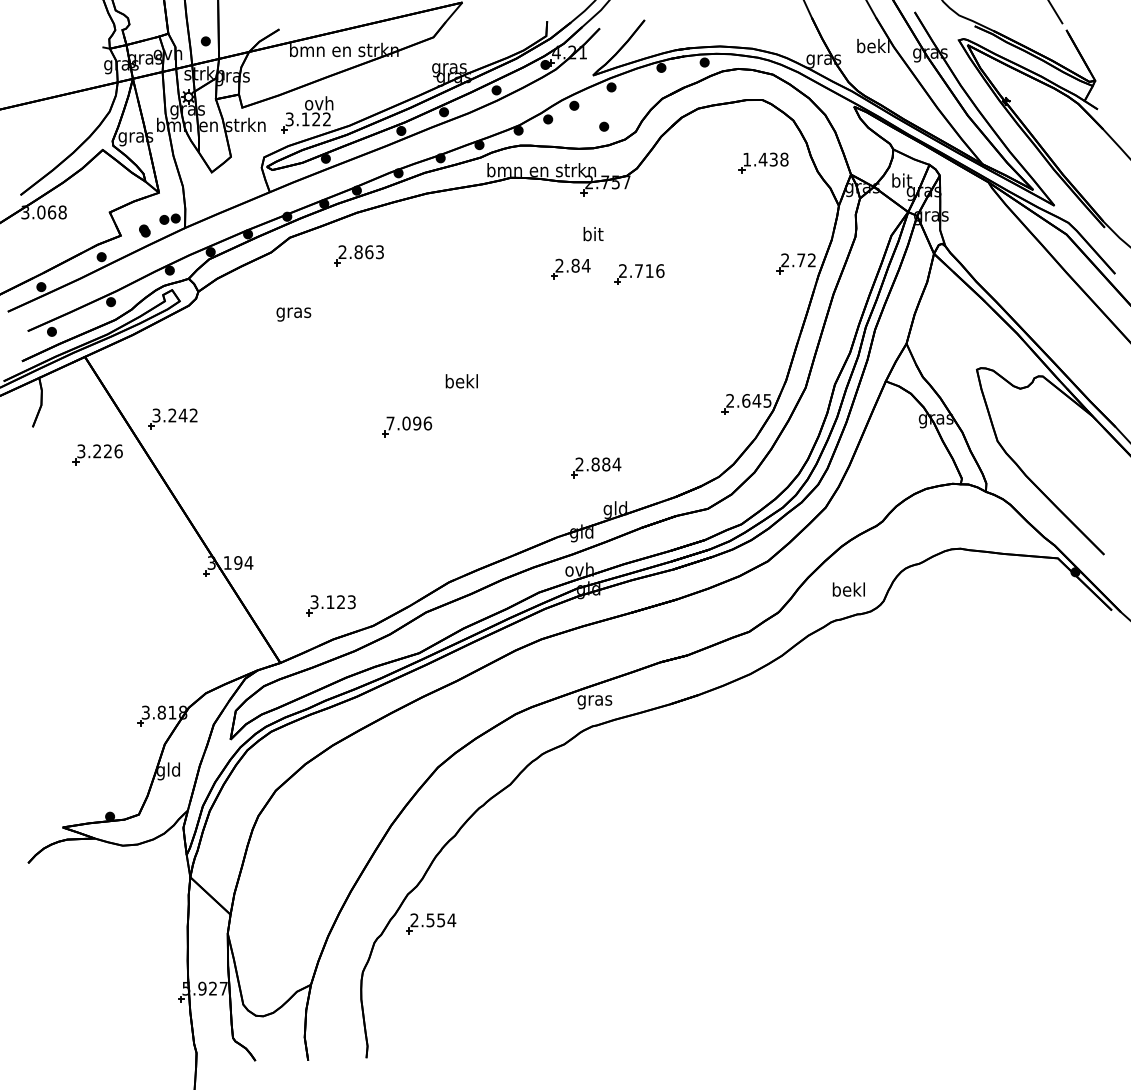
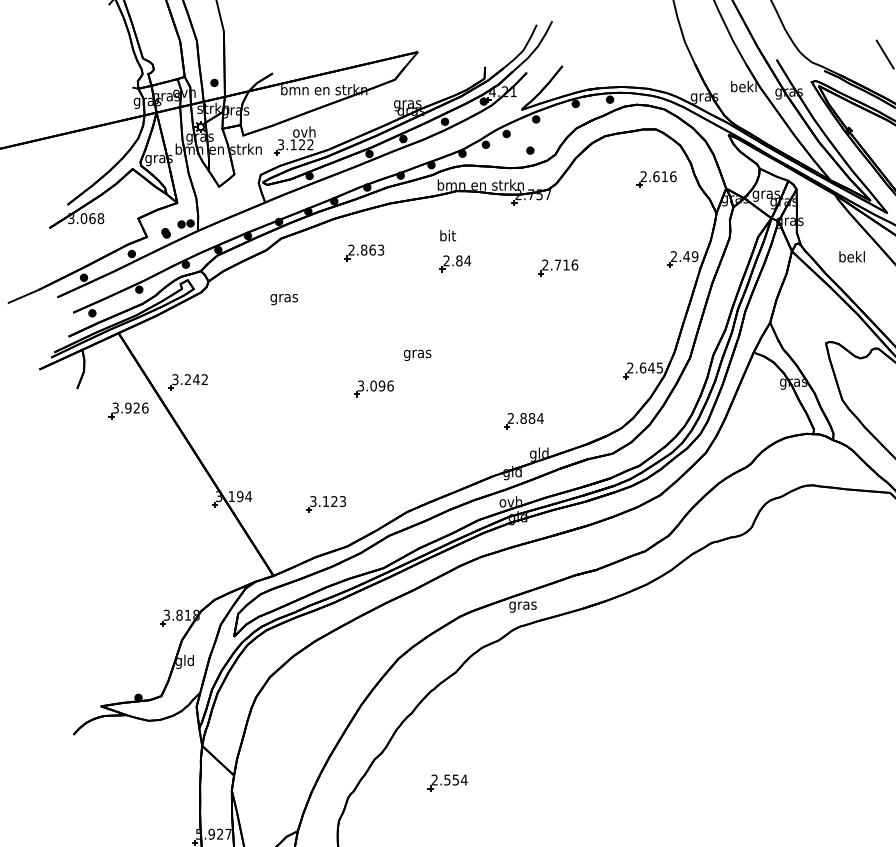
text: (765, 159) -> (658, 176), 1.438 -> 2.616
text: (901, 182) -> (766, 194), bit -> gras
text: (593, 234) -> (448, 236), moved
part: (358, 255) -> (364, 252), moved
text: (806, 260) -> (690, 256), 2.72 -> 2.49
part: (570, 268) -> (455, 263), moved
text: (461, 383) -> (417, 354), bekl -> gras
text: (390, 423) -> (360, 385), 7.096 -> 3.096
text: (97, 451) -> (128, 408), 3.226 -> 3.926
text: (848, 589) -> (851, 256), moved
part: (330, 605) -> (326, 504), moved
part: (431, 923) -> (448, 782), moved

